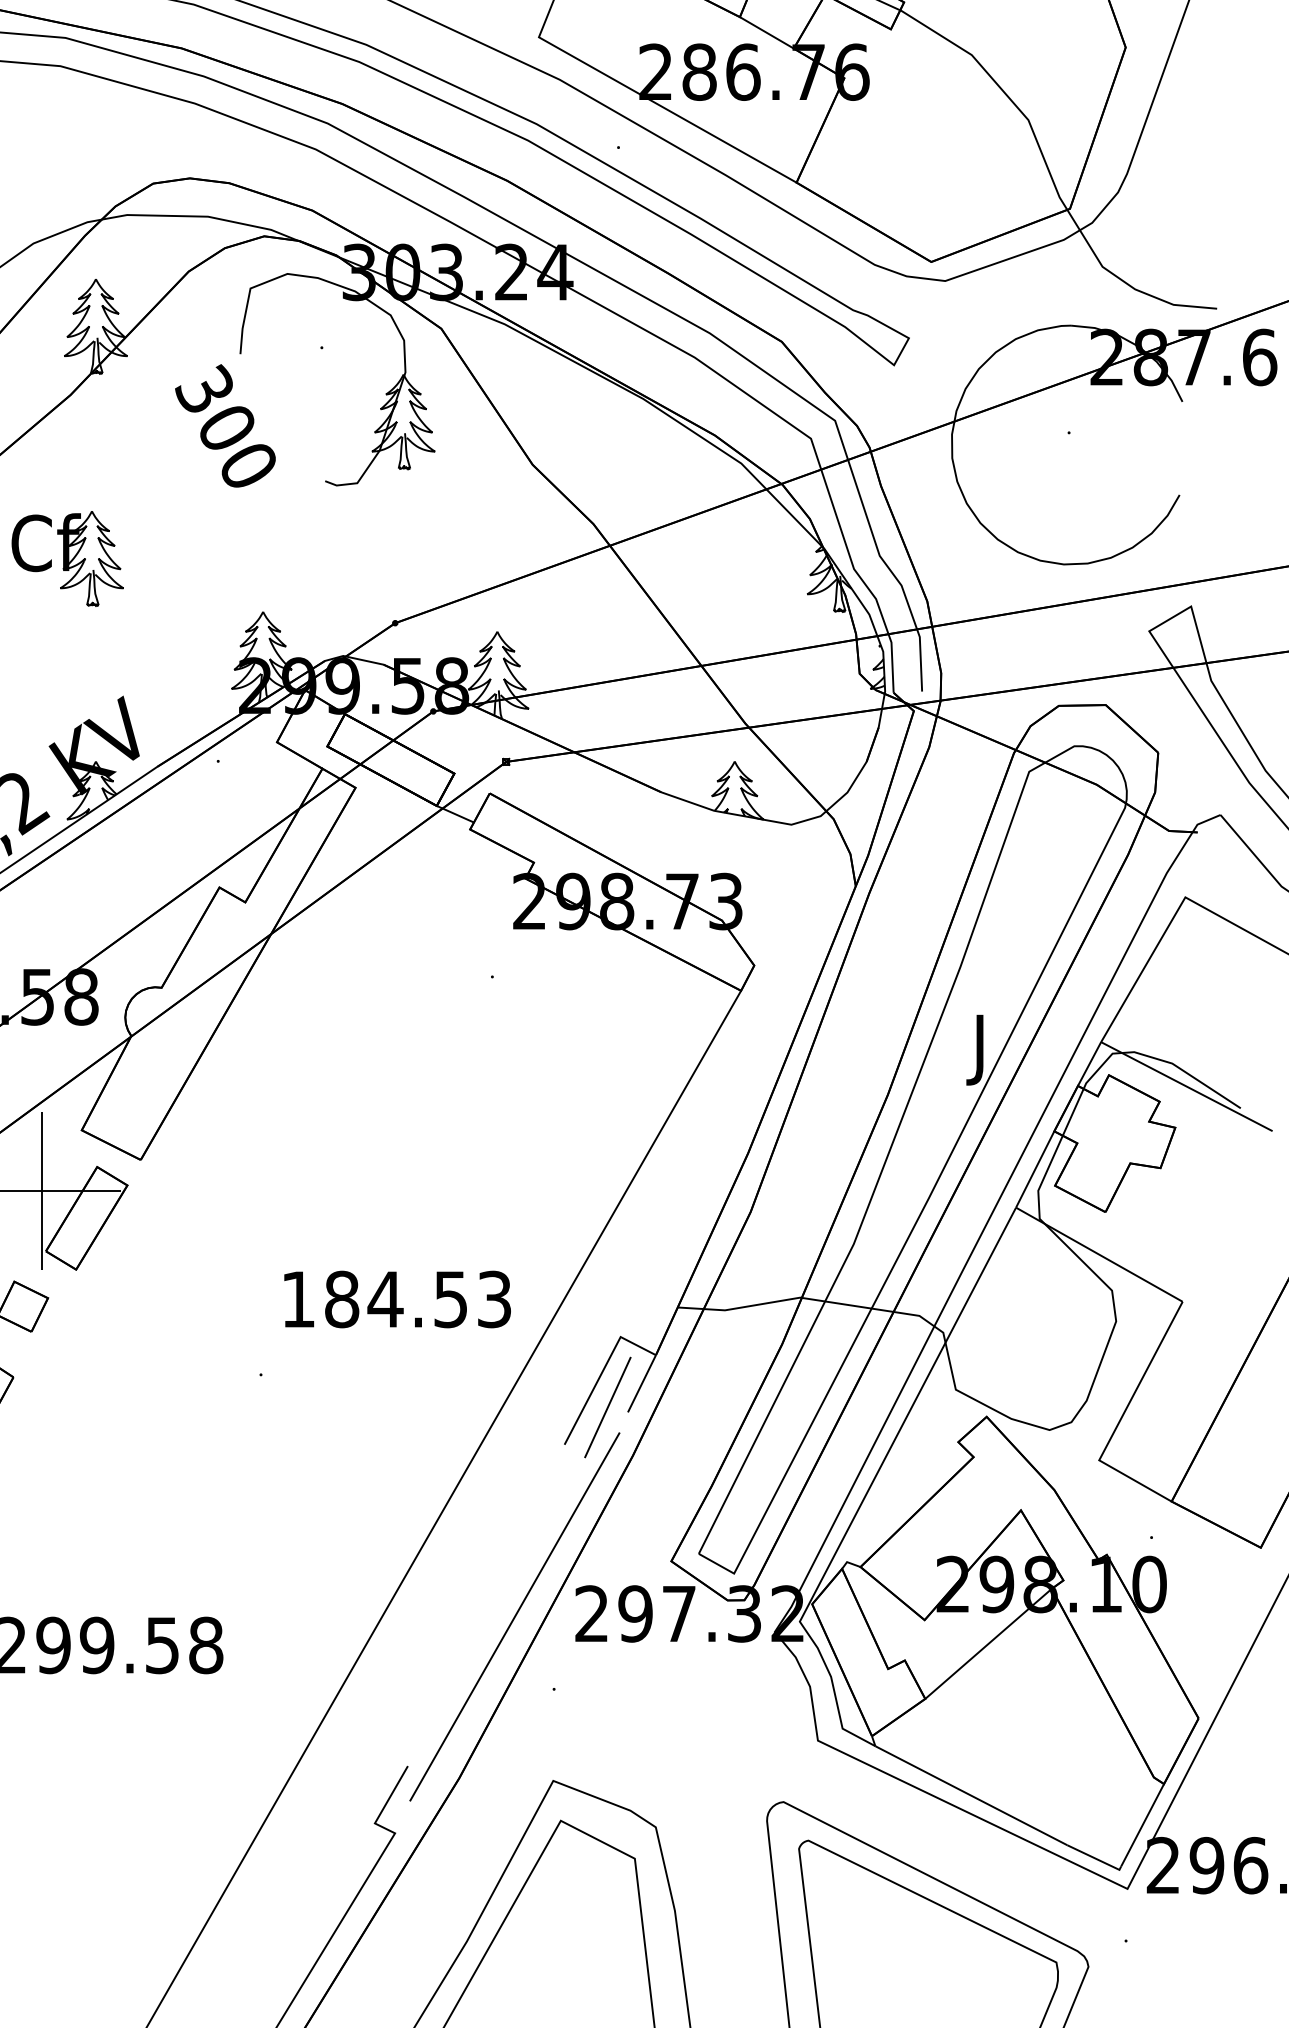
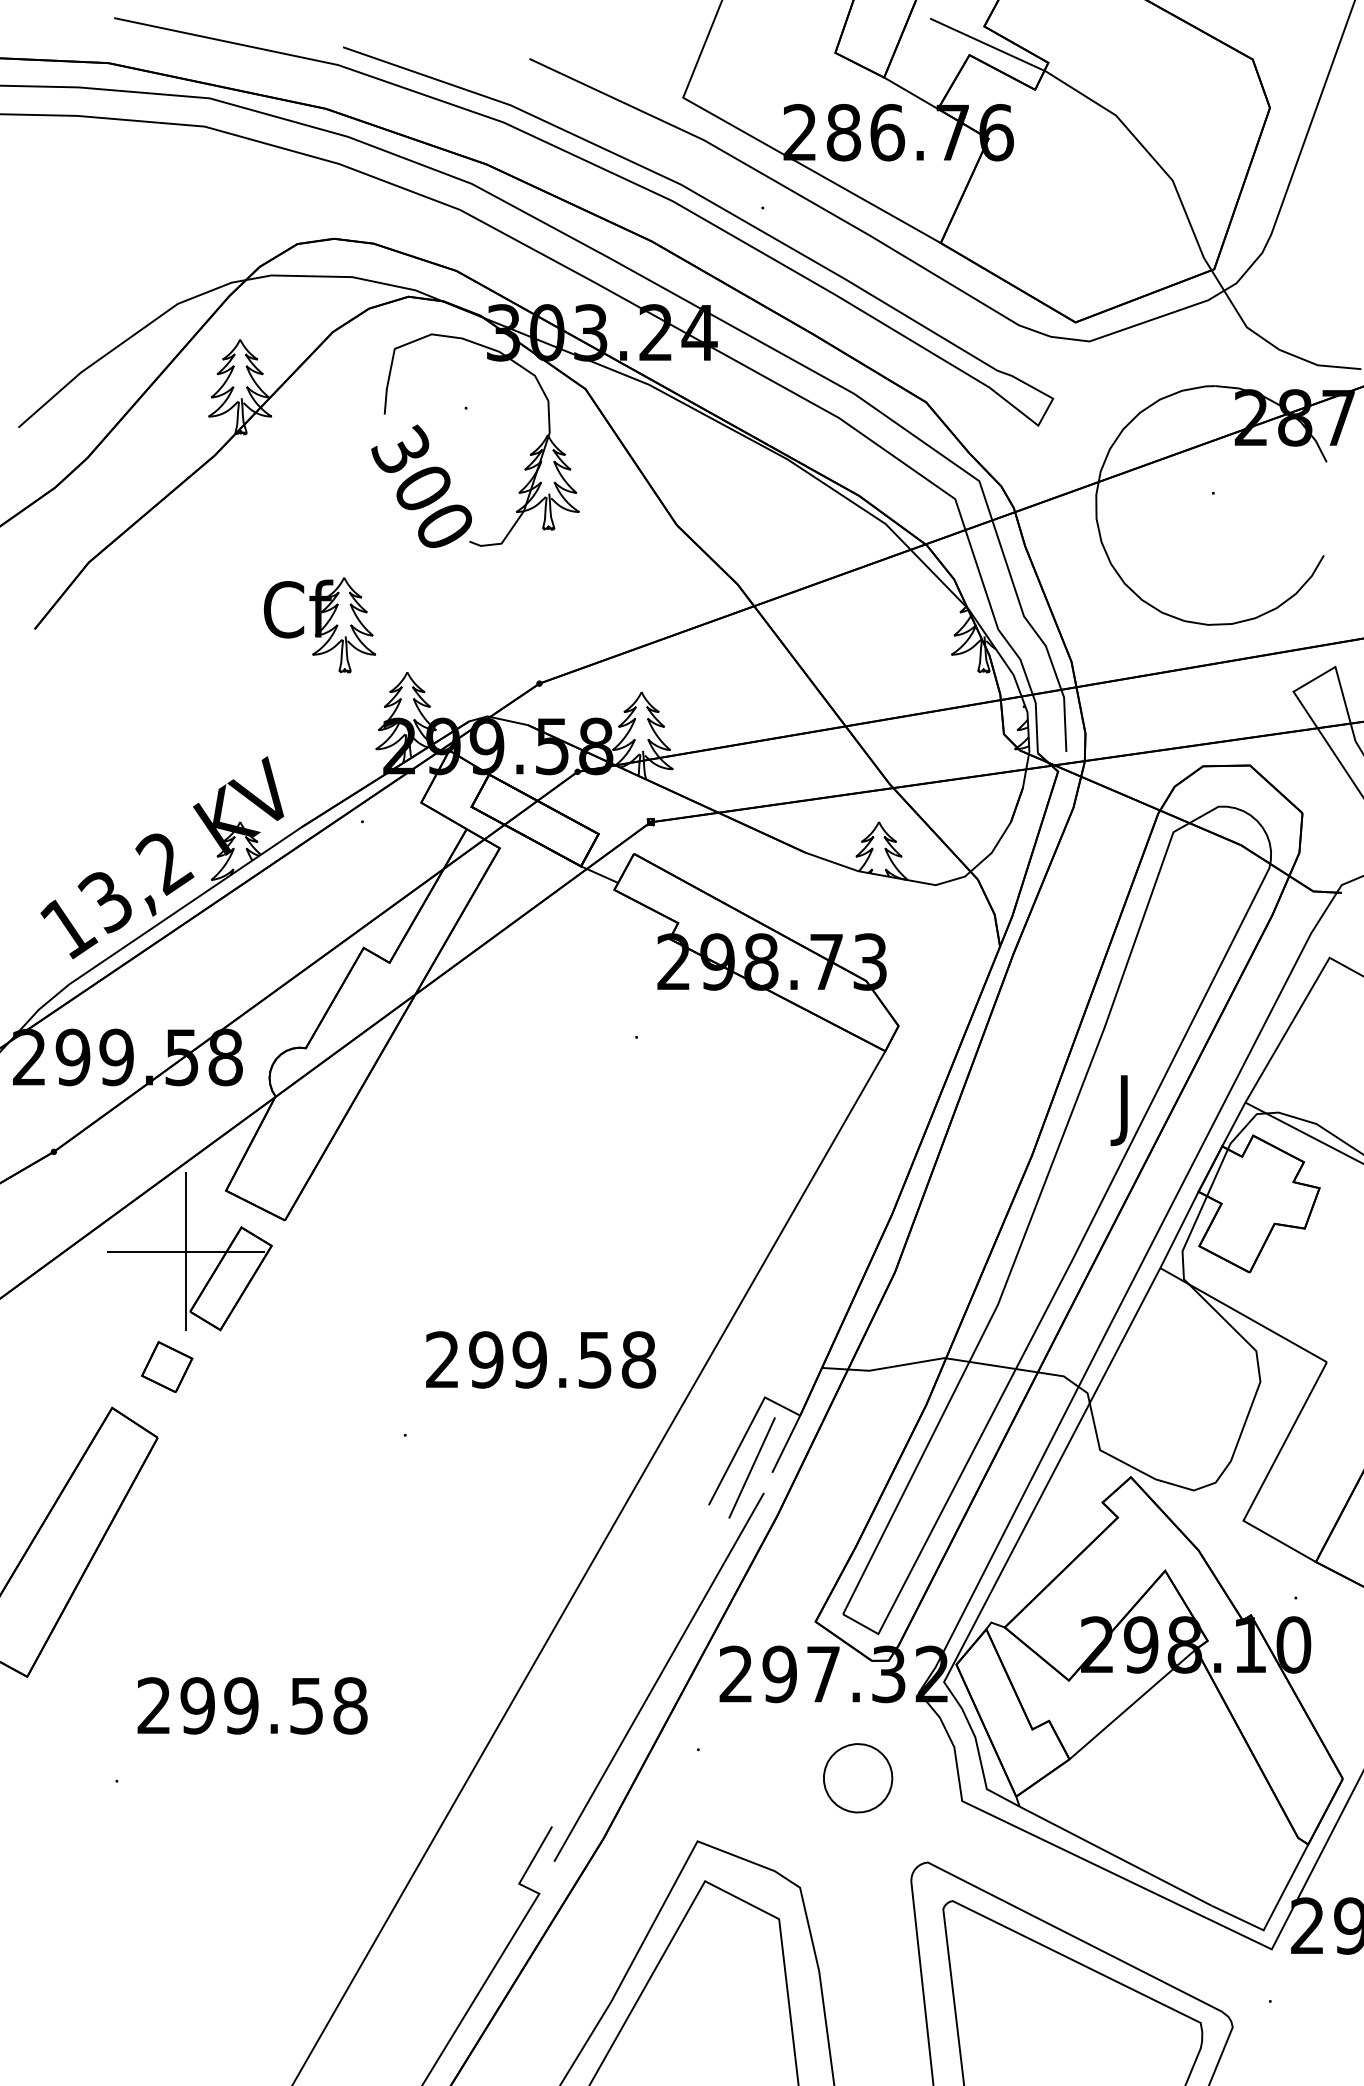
text: (225, 425) -> (421, 485), moved
part: (68, 559) -> (320, 625), moved
text: (397, 1299) -> (541, 1359), 184.53 -> 299.58
part: (714, 1718) -> (858, 1778), added

